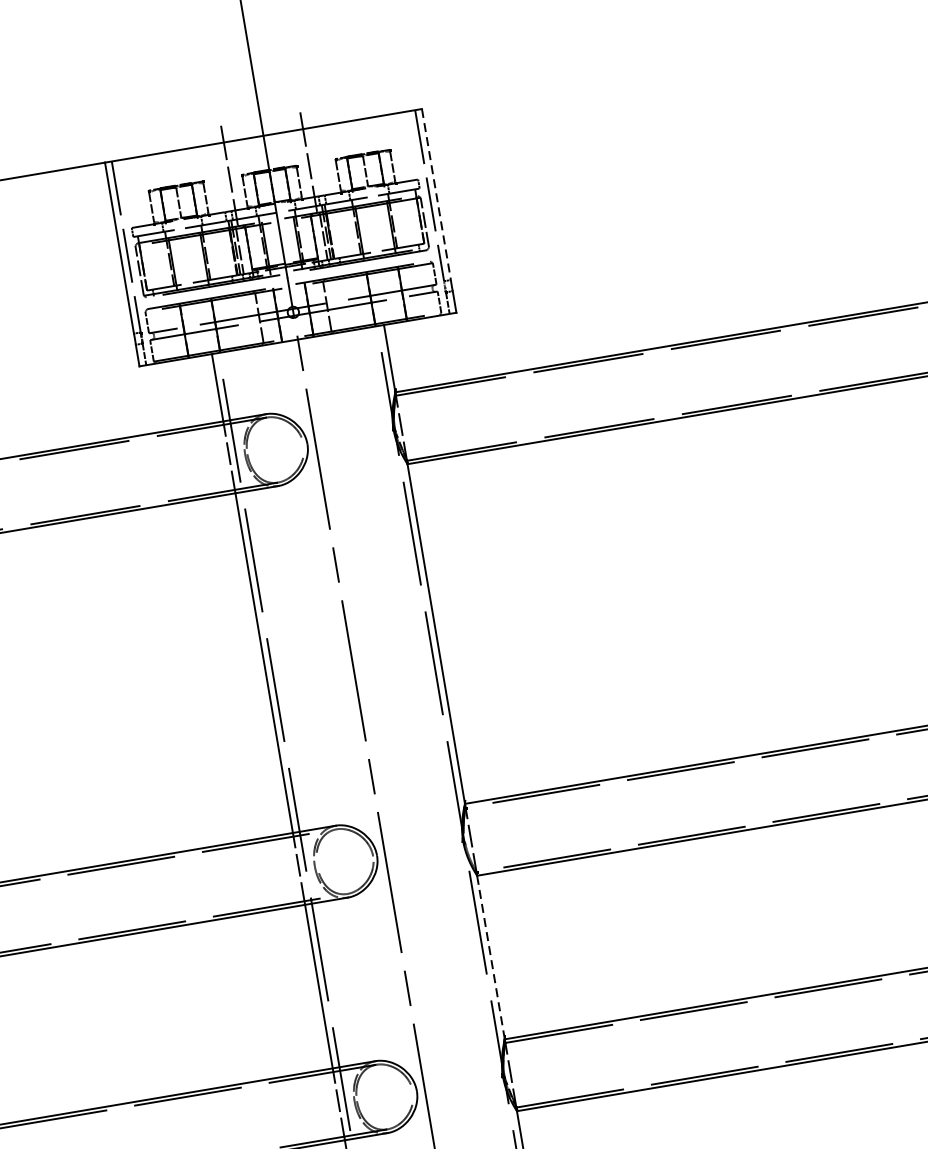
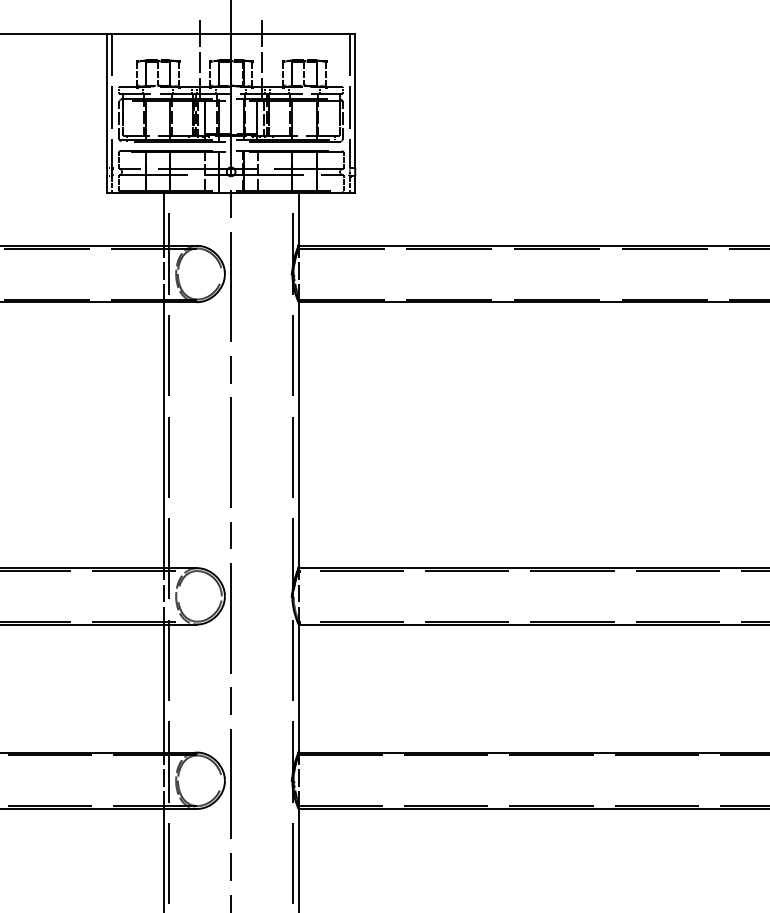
line: (436, 194) -> (355, 100), dashed -> solid
line: (490, 957) -> (298, 688), dashed -> solid

